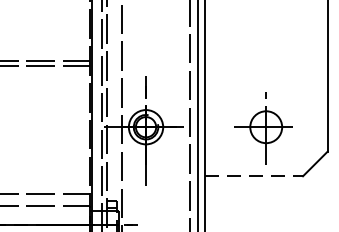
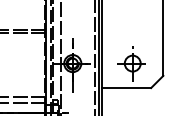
line: (255, 177) -> (127, 88), dashed -> solid

